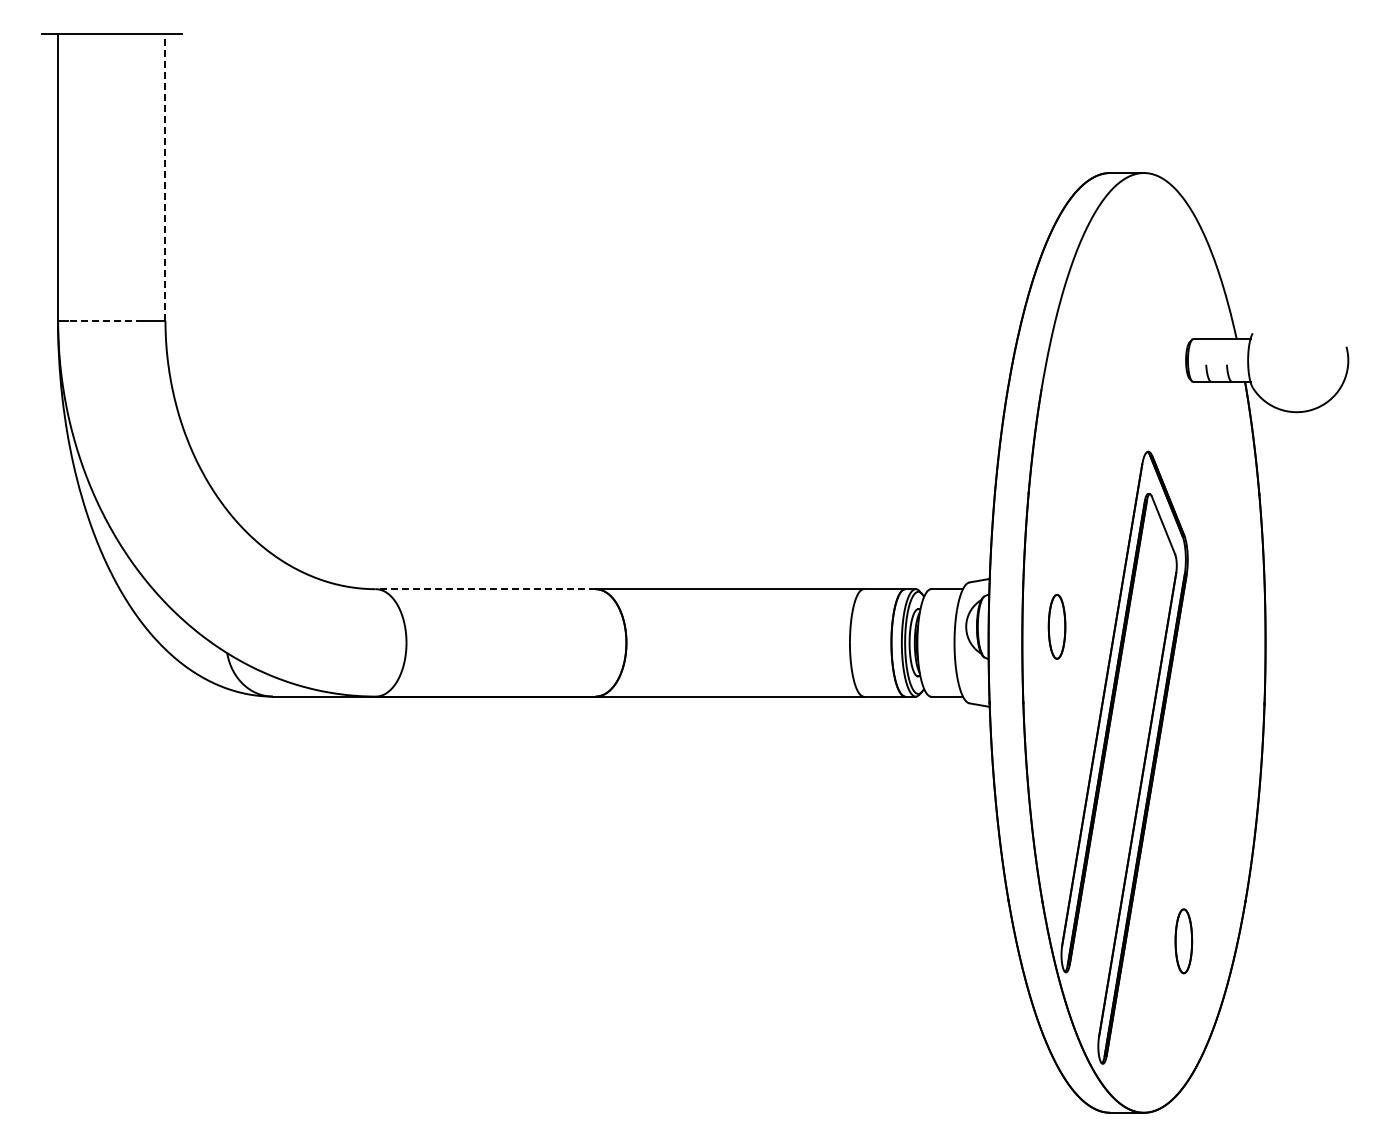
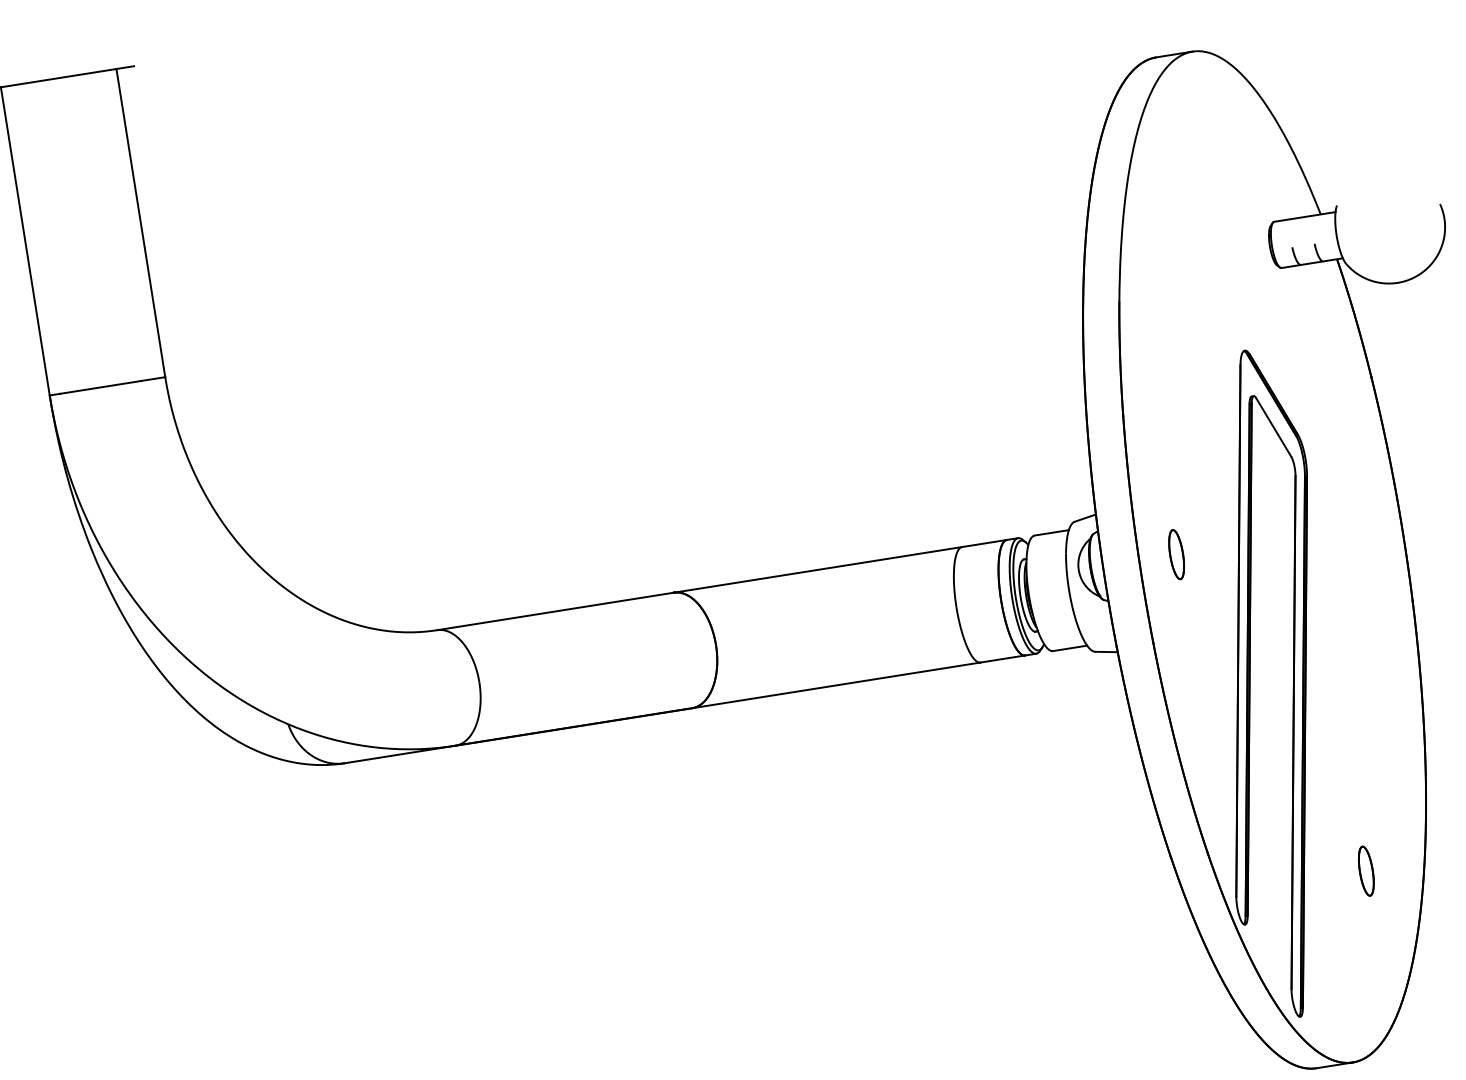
line: (165, 176) -> (140, 222), dashed -> solid
line: (104, 320) -> (99, 387), dashed -> solid
line: (485, 589) -> (555, 611), dashed -> solid
part: (1057, 626) -> (1176, 554), size x0.71
part: (1183, 940) -> (1365, 870), size x0.71

